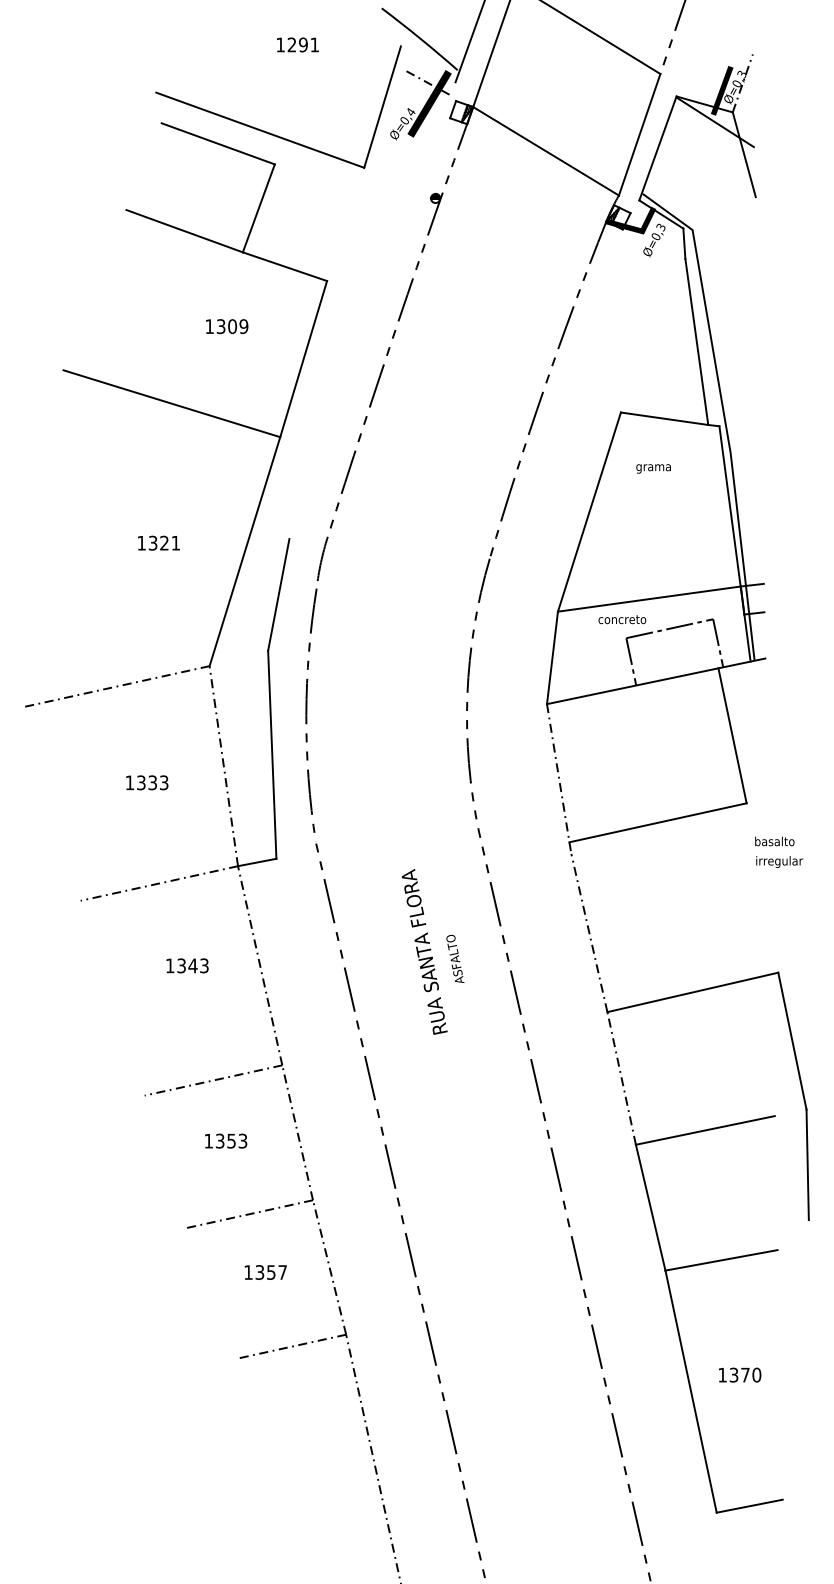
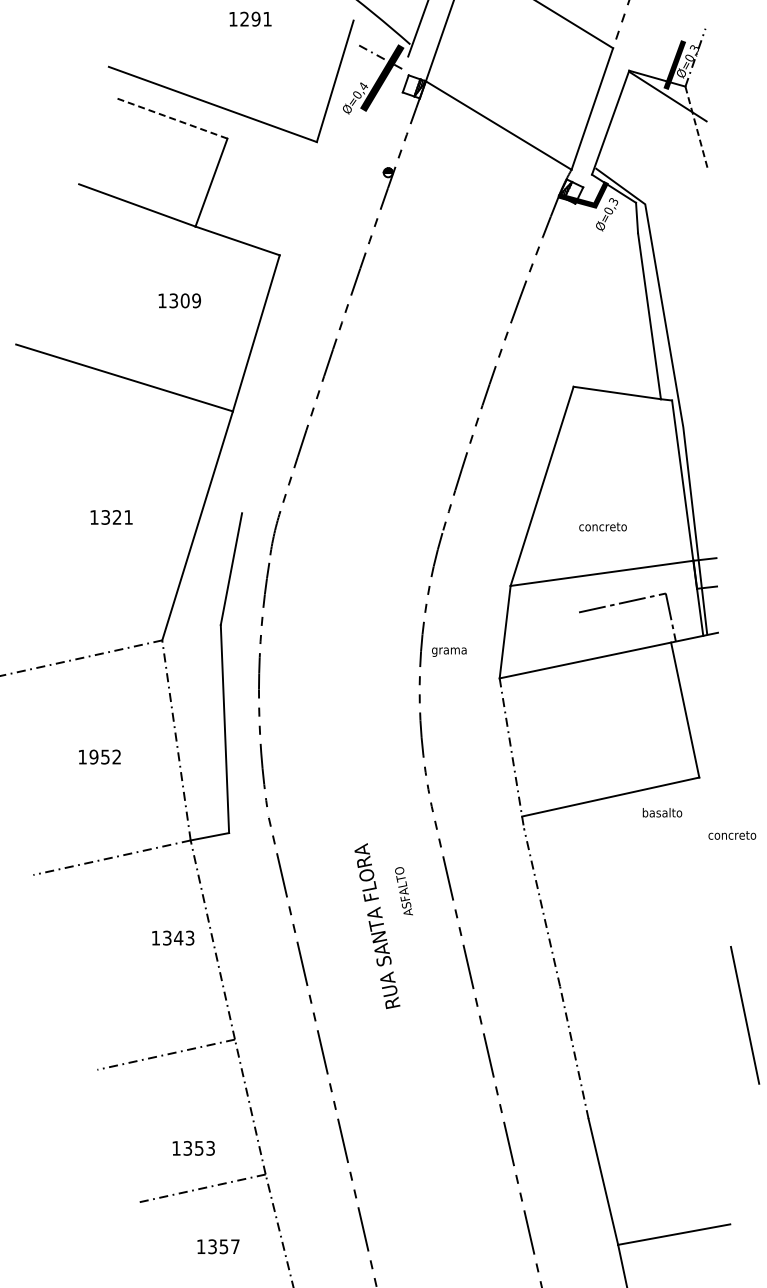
line: (217, 143) -> (170, 117), solid -> dashed
line: (744, 154) -> (697, 128), solid -> dashed
text: (653, 468) -> (449, 651), moved
text: (622, 619) -> (603, 526), moved
line: (631, 661) -> (584, 635), removed
text: (152, 782) -> (105, 756), 1333 -> 1952
text: (774, 841) -> (662, 812), moved
text: (779, 861) -> (732, 835), irregular -> concreto
text: (455, 958) -> (404, 890), moved
text: (187, 965) -> (173, 937), moved
line: (692, 992) -> (645, 966), removed
line: (704, 1130) -> (657, 1104), removed
text: (226, 1140) -> (194, 1147), moved
line: (807, 1164) -> (760, 1138), removed

